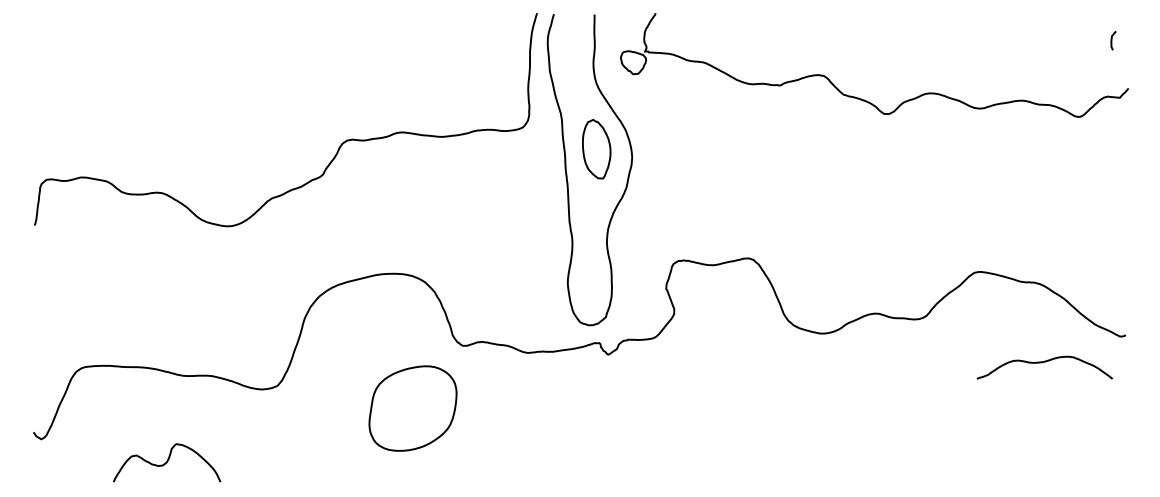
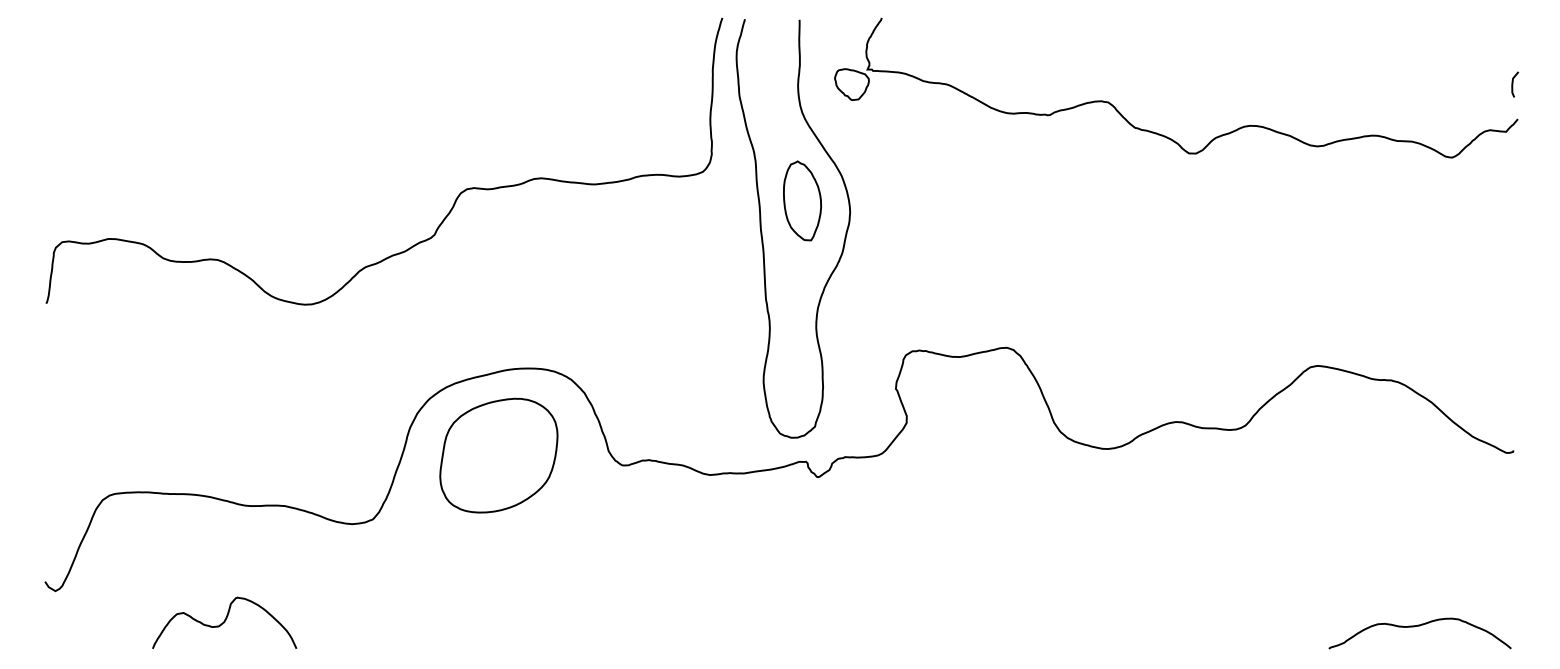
line: (1112, 40) -> (1513, 84), moved
curve: (1044, 362) -> (1419, 626), moved
part: (412, 408) -> (498, 455), moved

